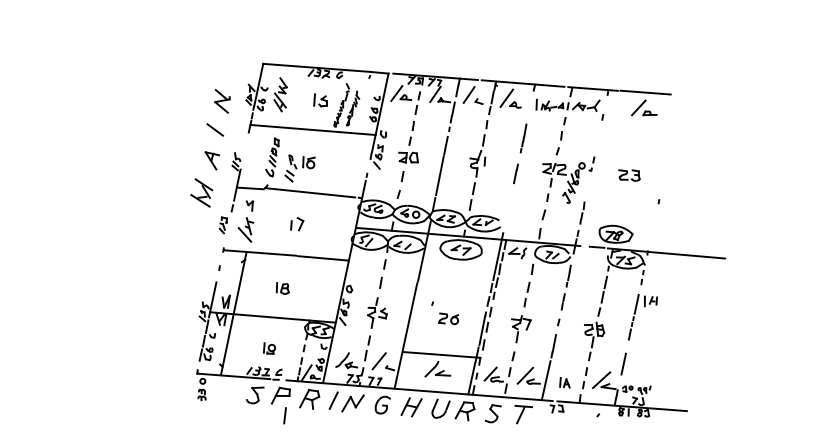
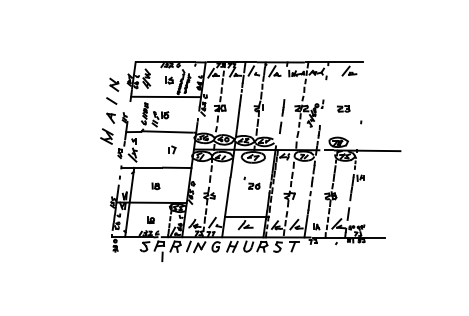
line: (520, 153) -> (282, 116), moved
part: (297, 223) -> (172, 149), moved
part: (444, 311) -> (251, 182), moved

